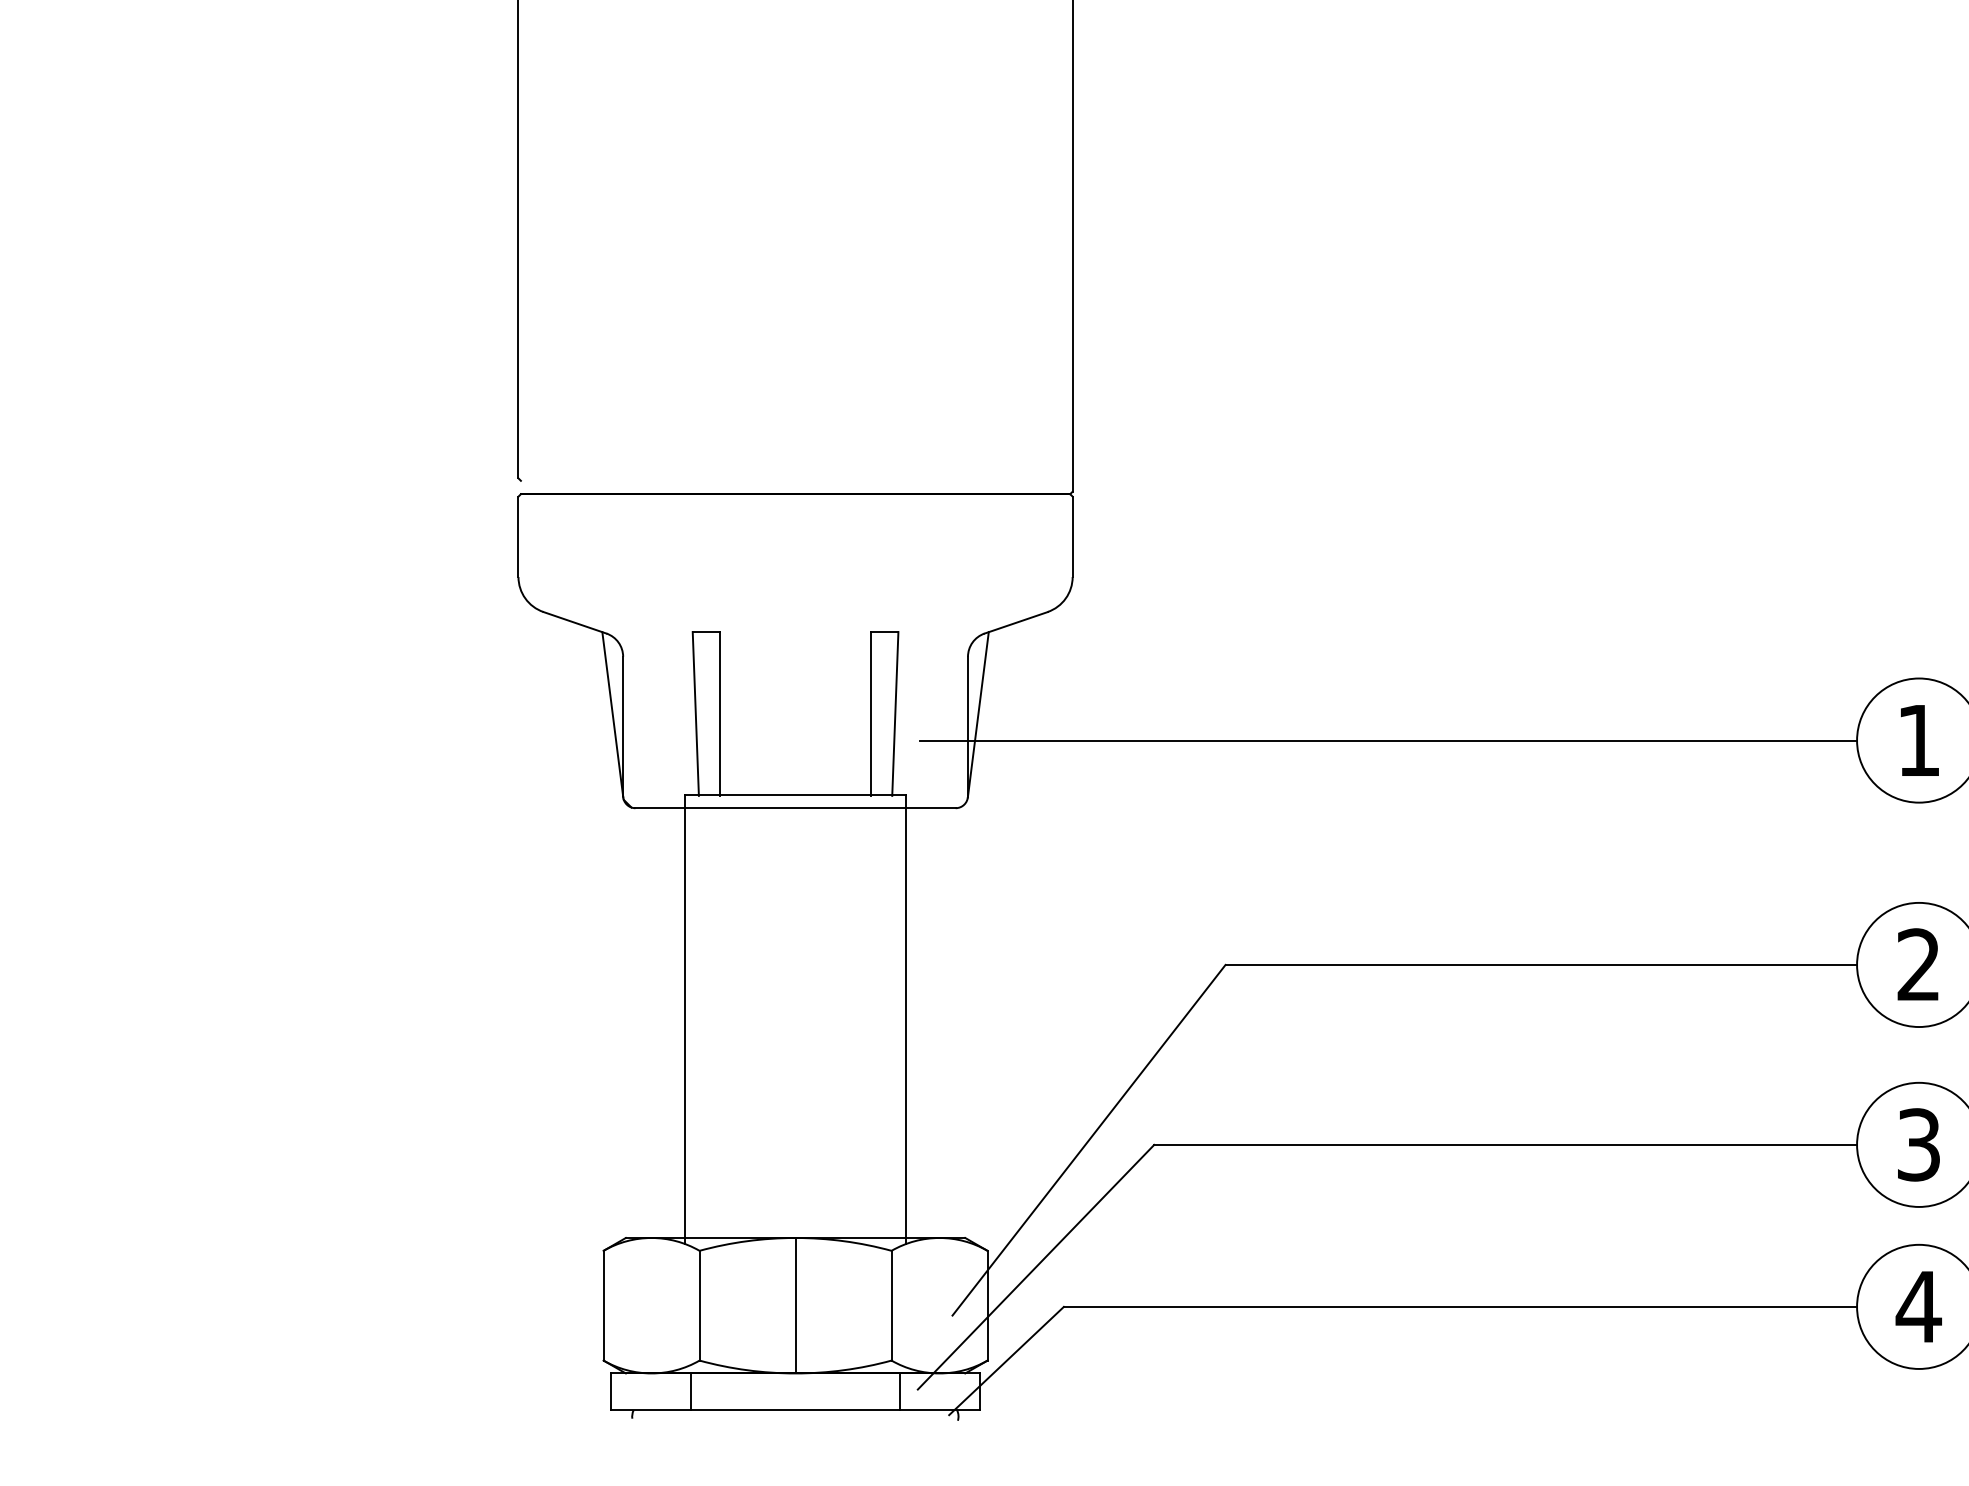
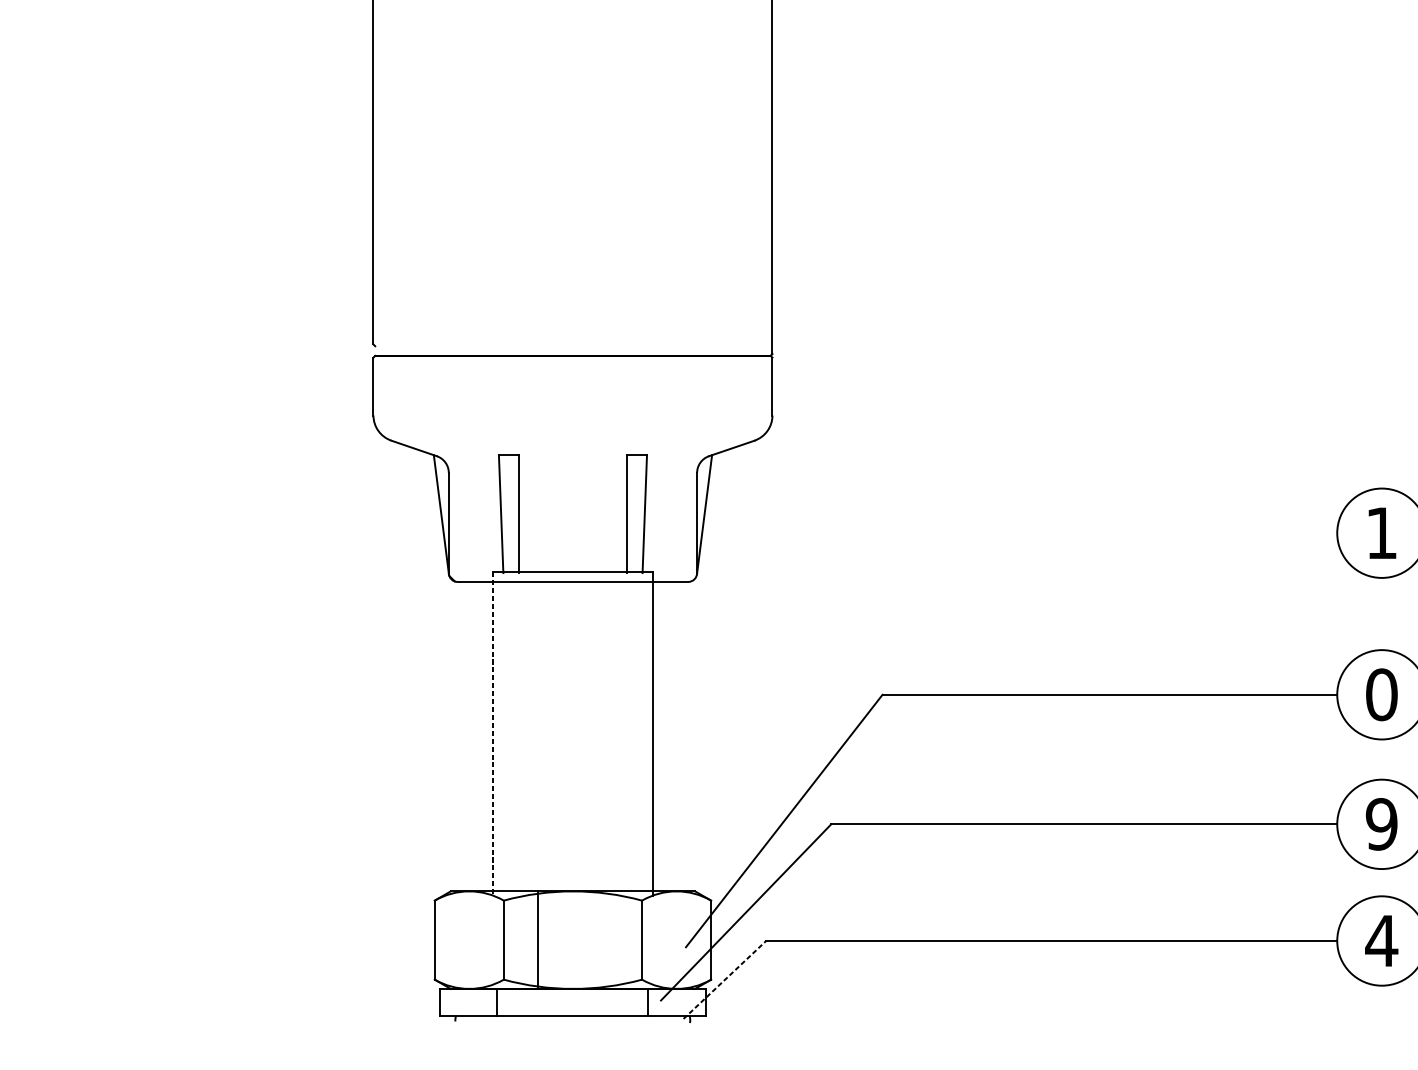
line: (1388, 740) -> (999, 533), removed
text: (1919, 964) -> (1382, 694), 2 -> 0
line: (684, 1019) -> (493, 734), solid -> dashed
text: (1918, 1144) -> (1381, 824), 3 -> 9
line: (795, 1305) -> (537, 939), moved
line: (1006, 1361) -> (724, 980), solid -> dashed

